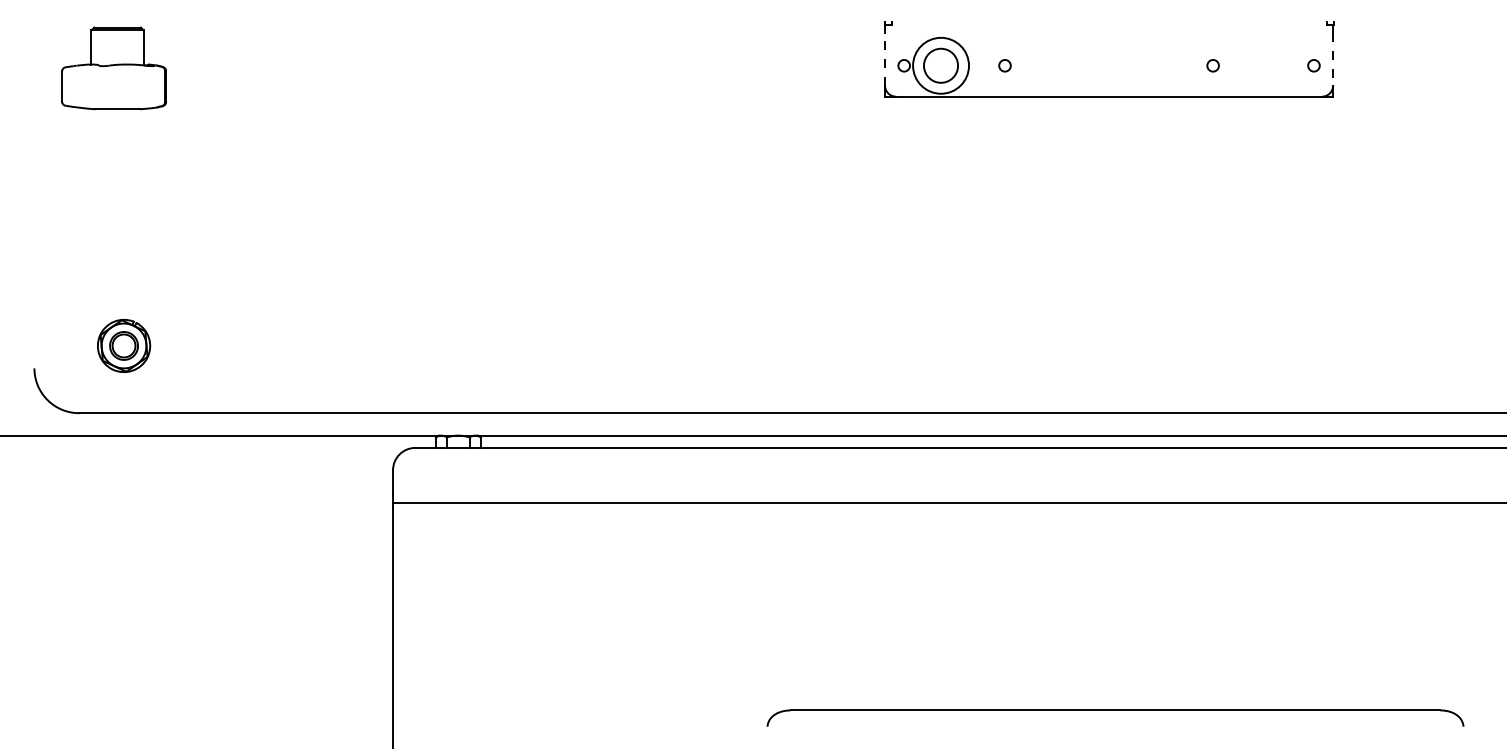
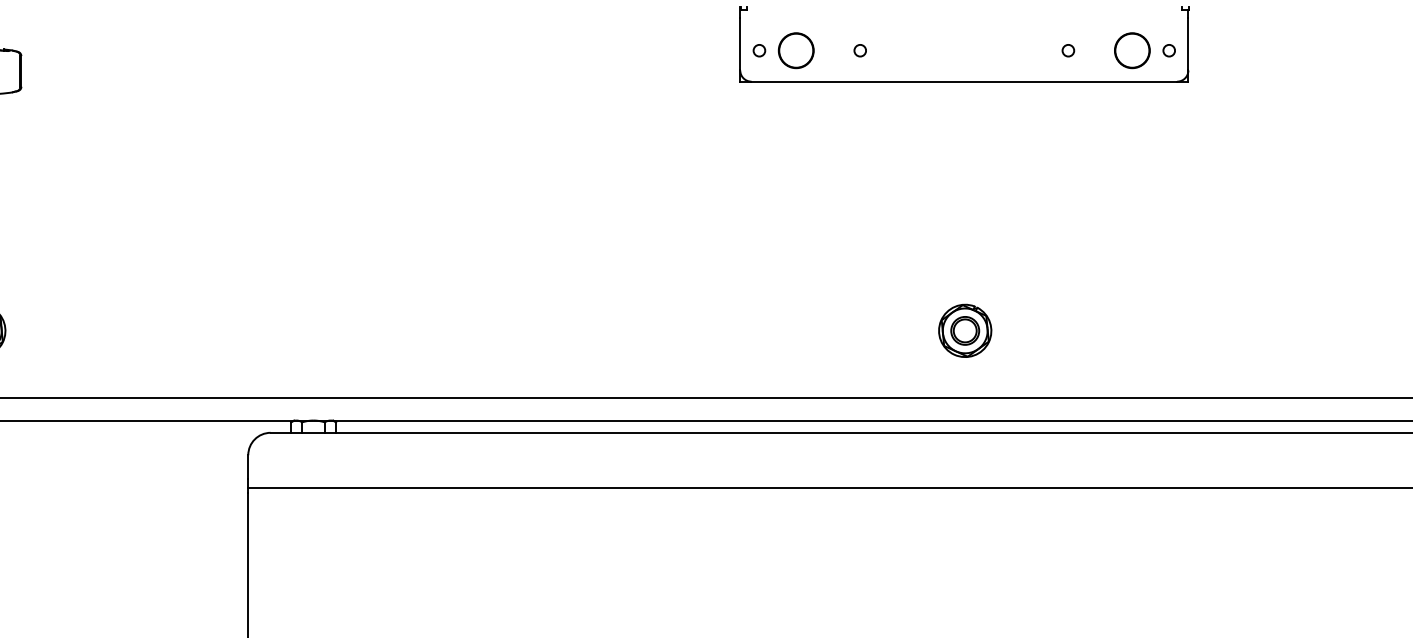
line: (885, 58) -> (740, 43), dashed -> solid
line: (1333, 59) -> (1188, 44), dashed -> solid
circle: (940, 65) -> (795, 50), size x0.62
part: (1276, 65) -> (1131, 50), added
part: (1110, 345) -> (965, 330), added

